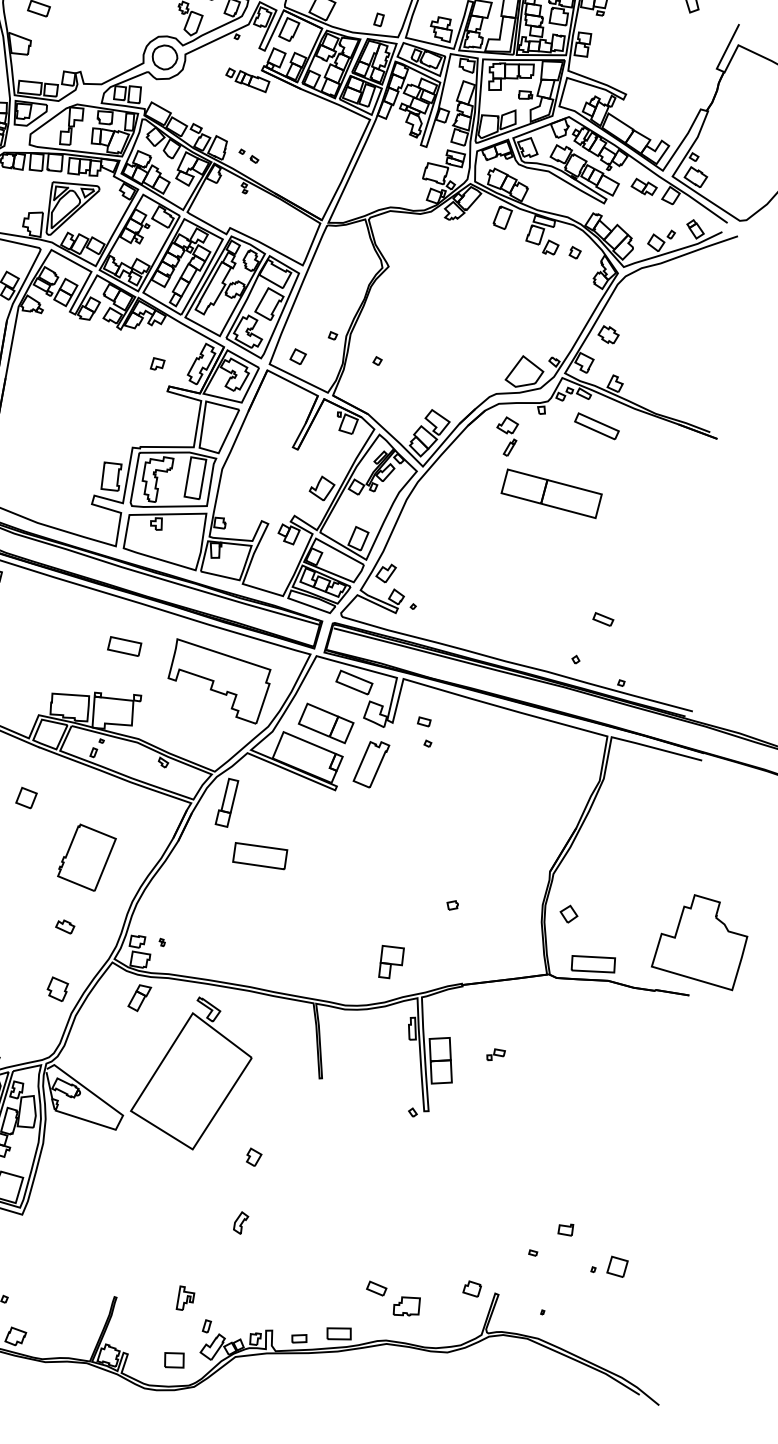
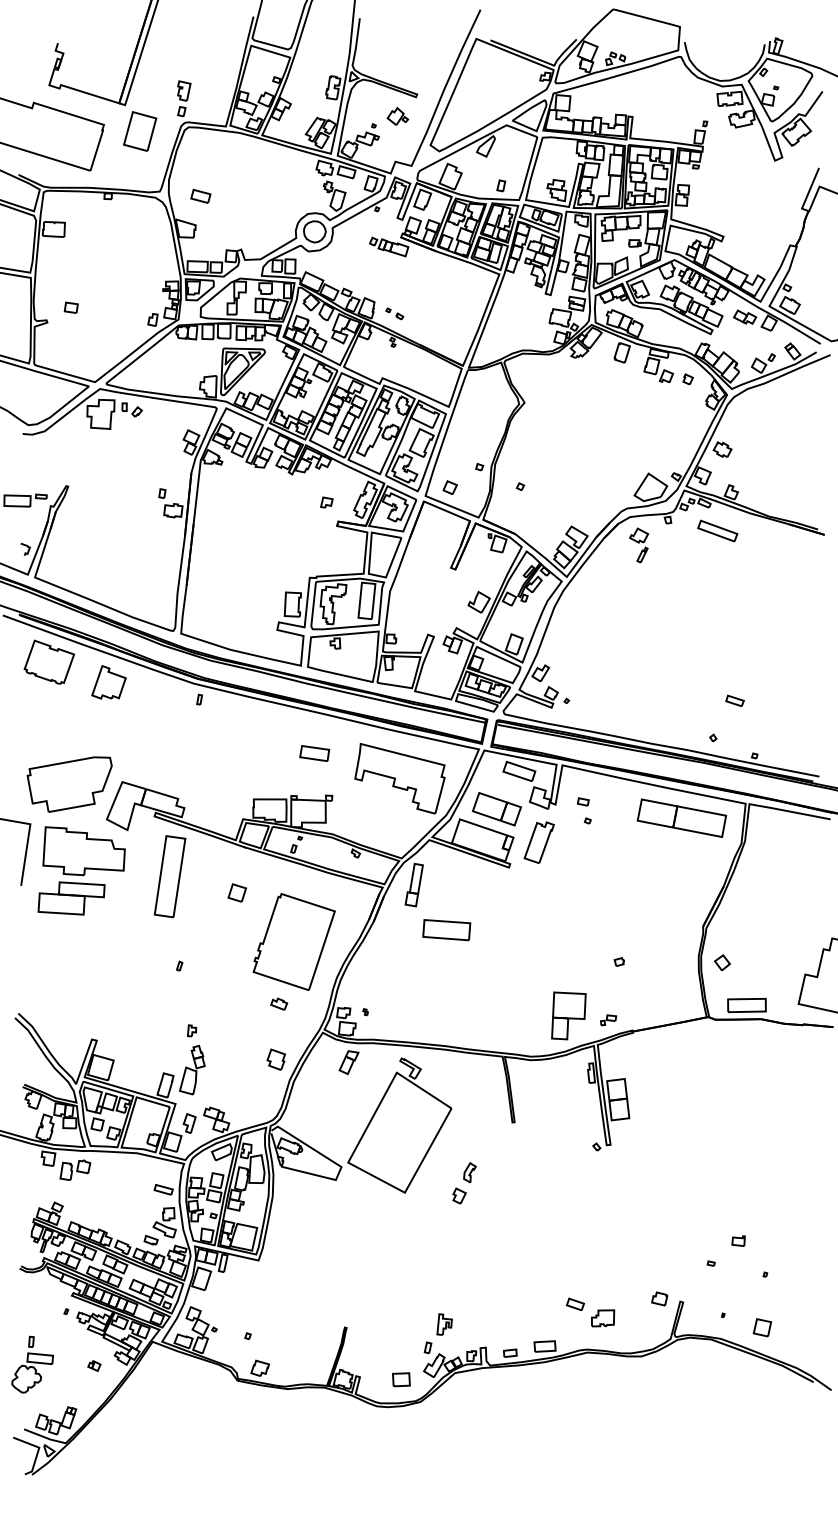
part: (551, 492) -> (681, 817), moved
part: (86, 857) -> (293, 941), size x1.67
part: (391, 961) -> (568, 1015), size x1.67
part: (495, 1055) -> (608, 1020), moved
part: (240, 1222) -> (469, 1172), moved
part: (617, 1266) -> (762, 1327), moved
part: (185, 1298) -> (444, 1324), moved

